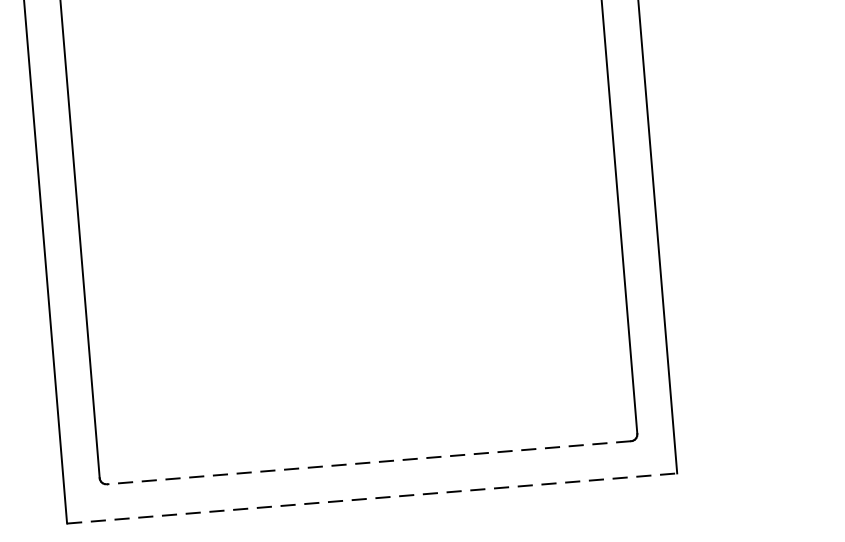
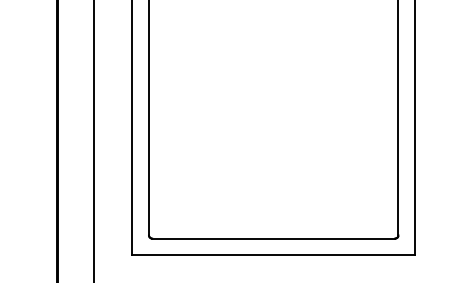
line: (368, 462) -> (273, 238), dashed -> solid
line: (373, 499) -> (274, 255), dashed -> solid

